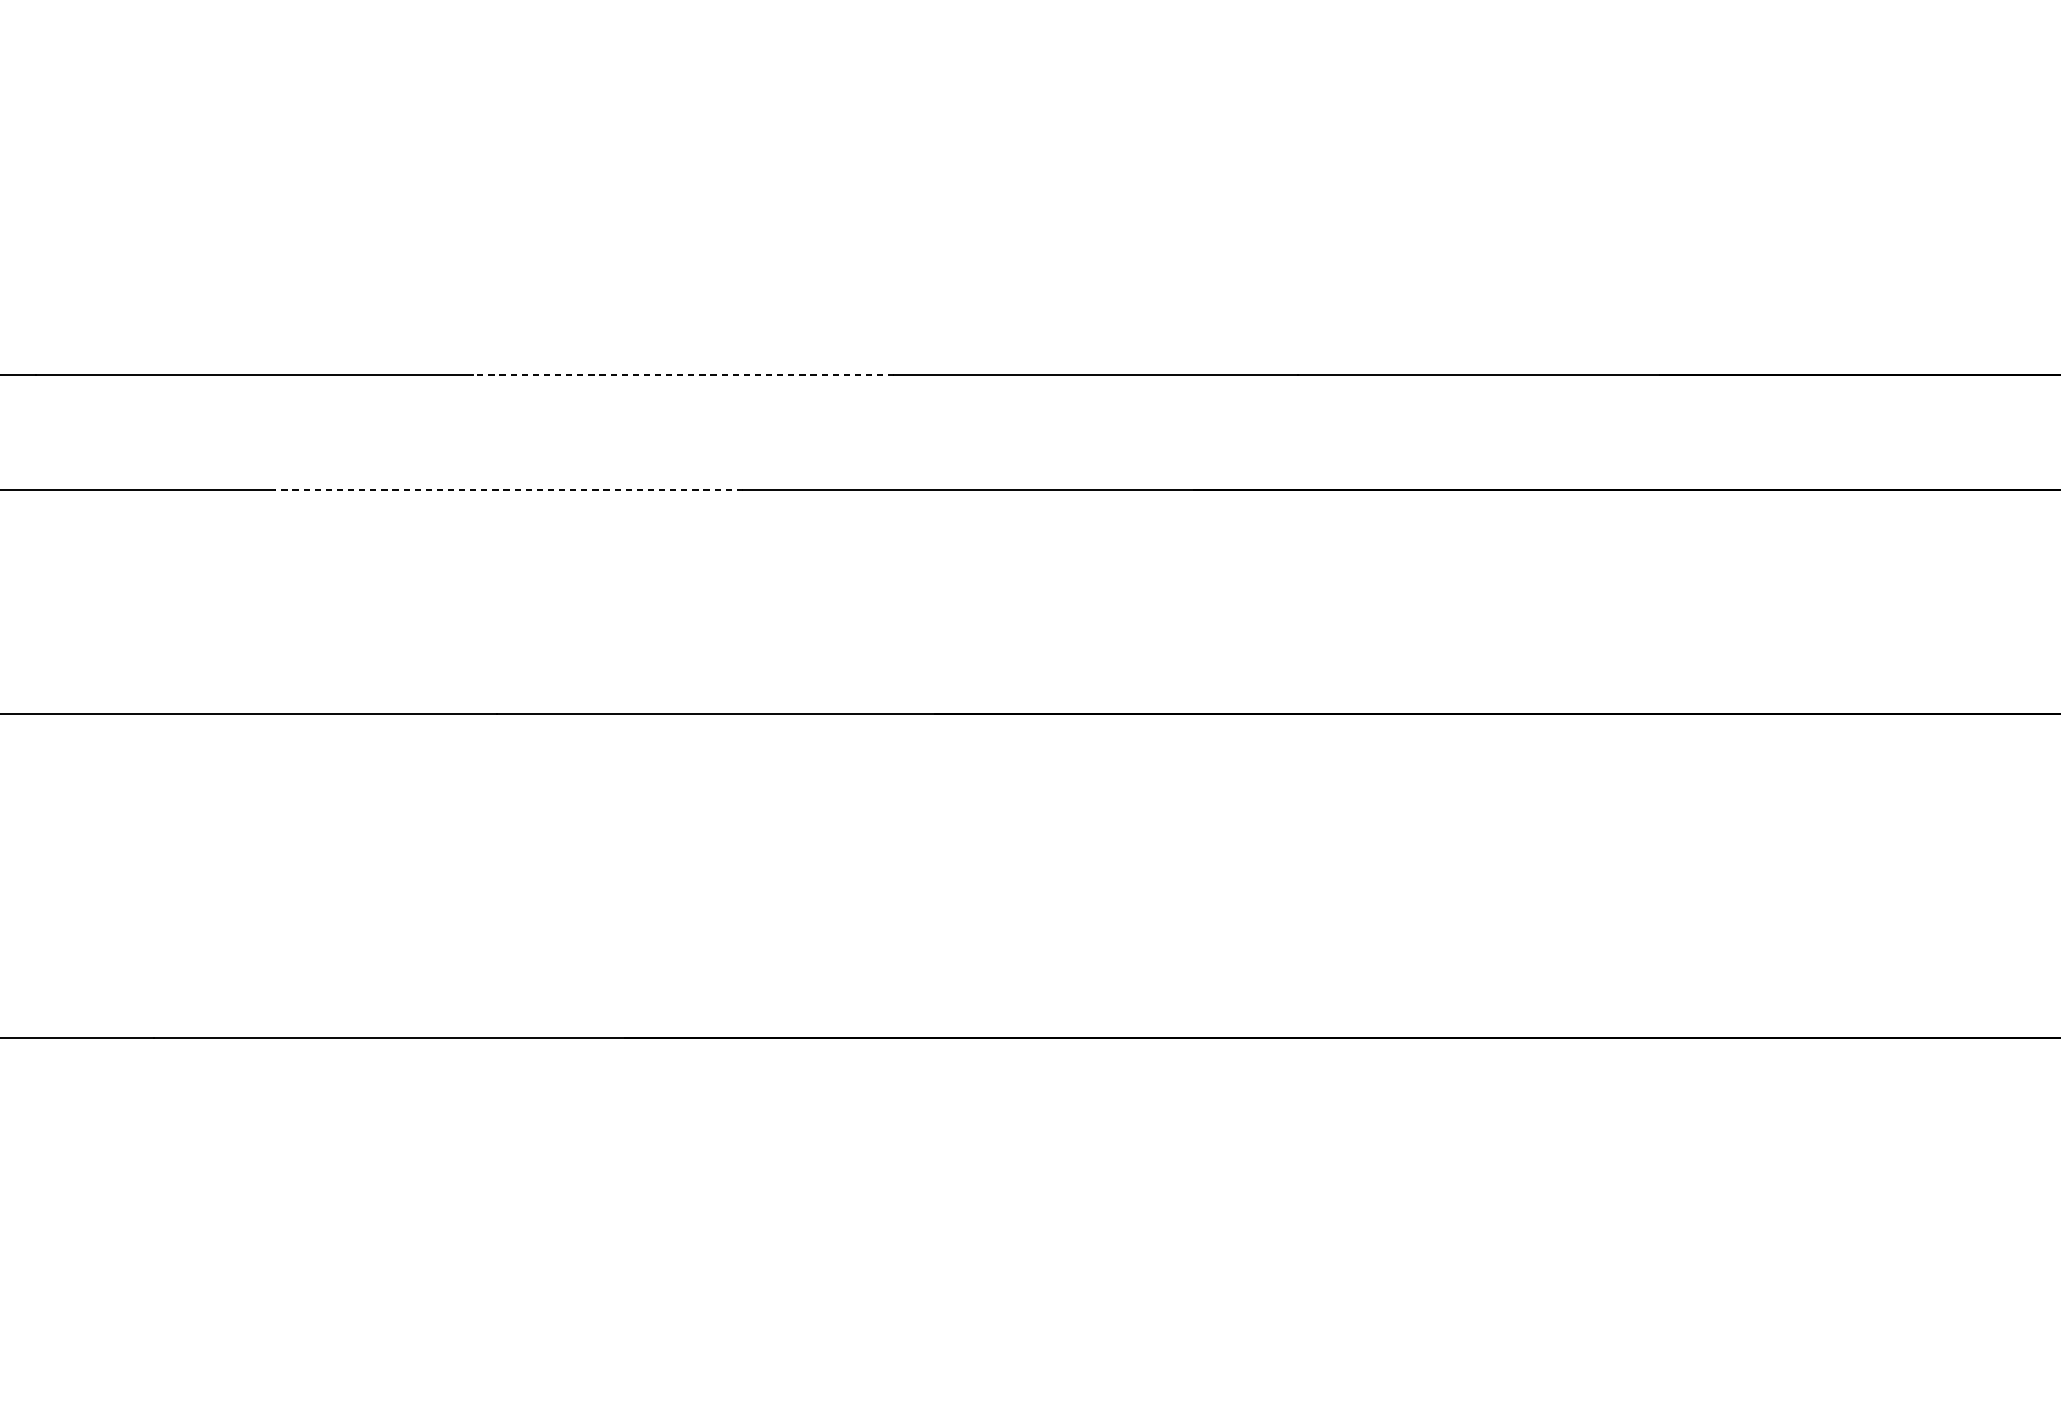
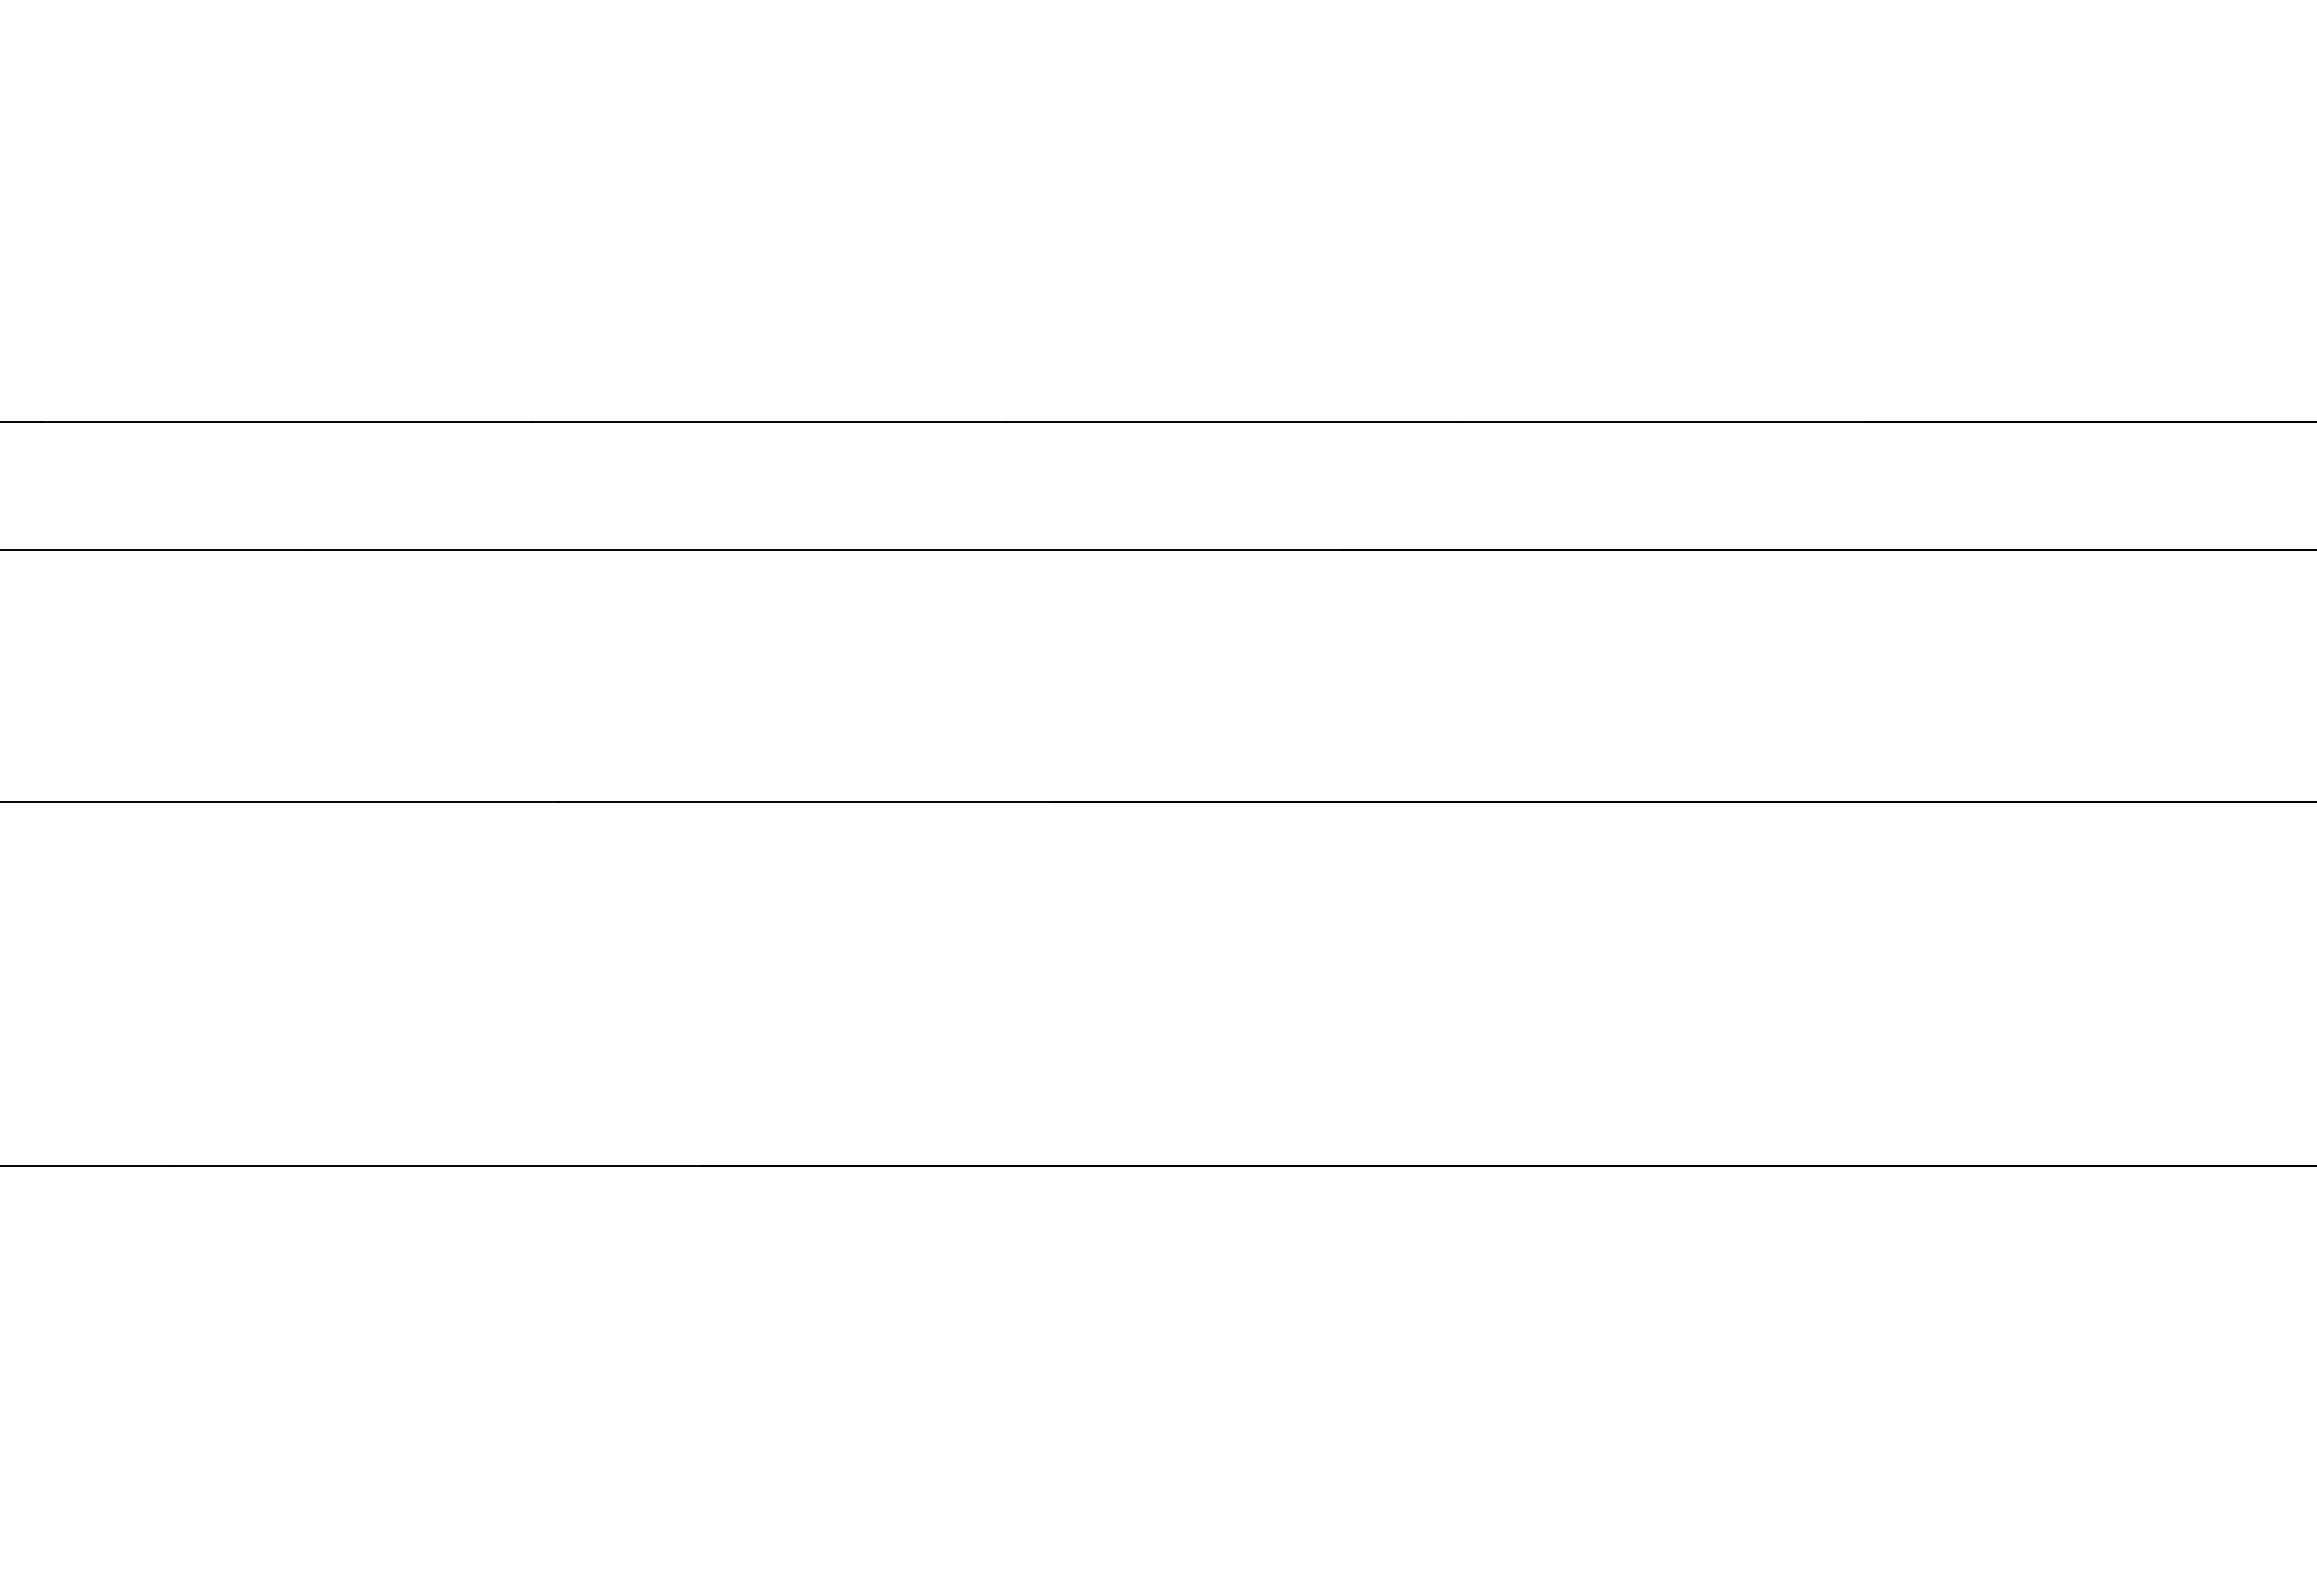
line: (683, 375) -> (768, 421), dashed -> solid
line: (508, 489) -> (571, 550), dashed -> solid

